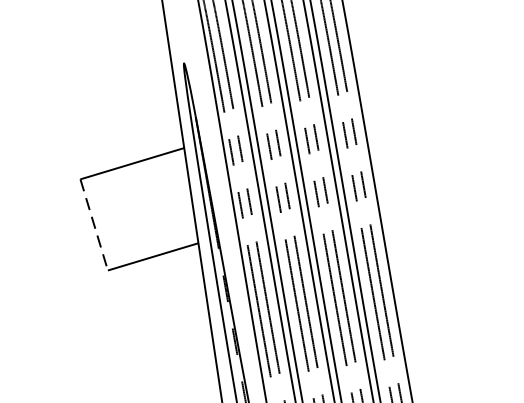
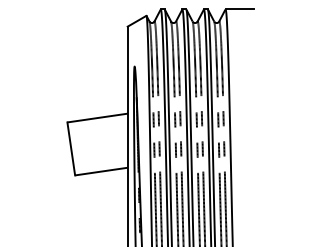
line: (94, 224) -> (71, 148), dashed -> solid

